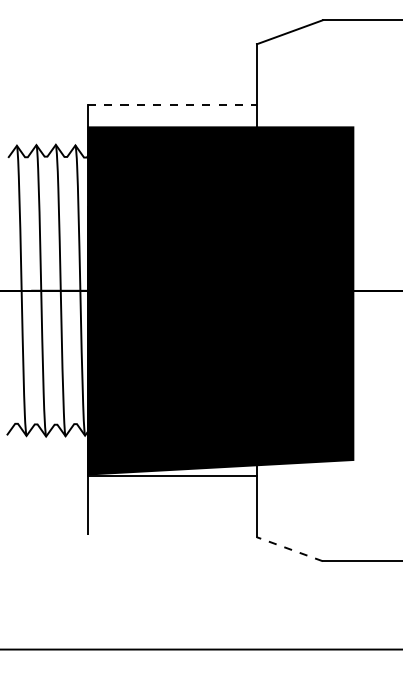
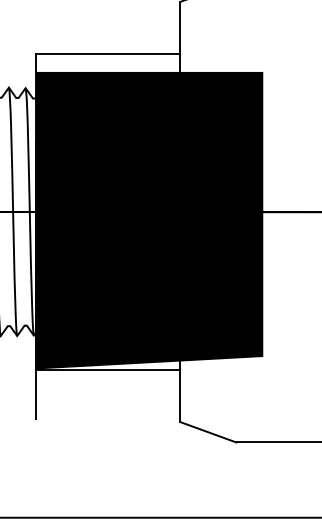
line: (172, 105) -> (108, 54), dashed -> solid
line: (289, 549) -> (208, 432), dashed -> solid

